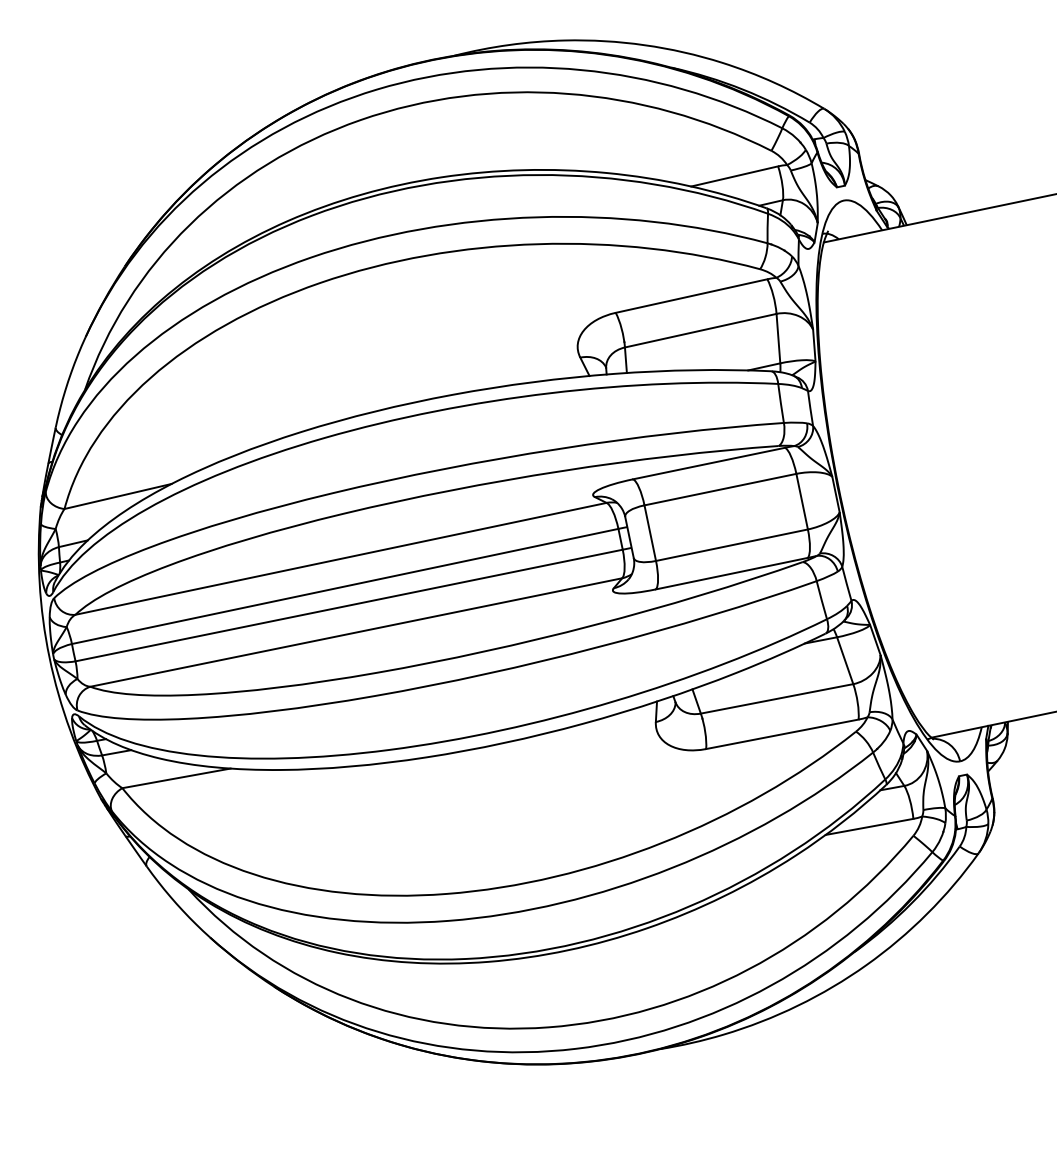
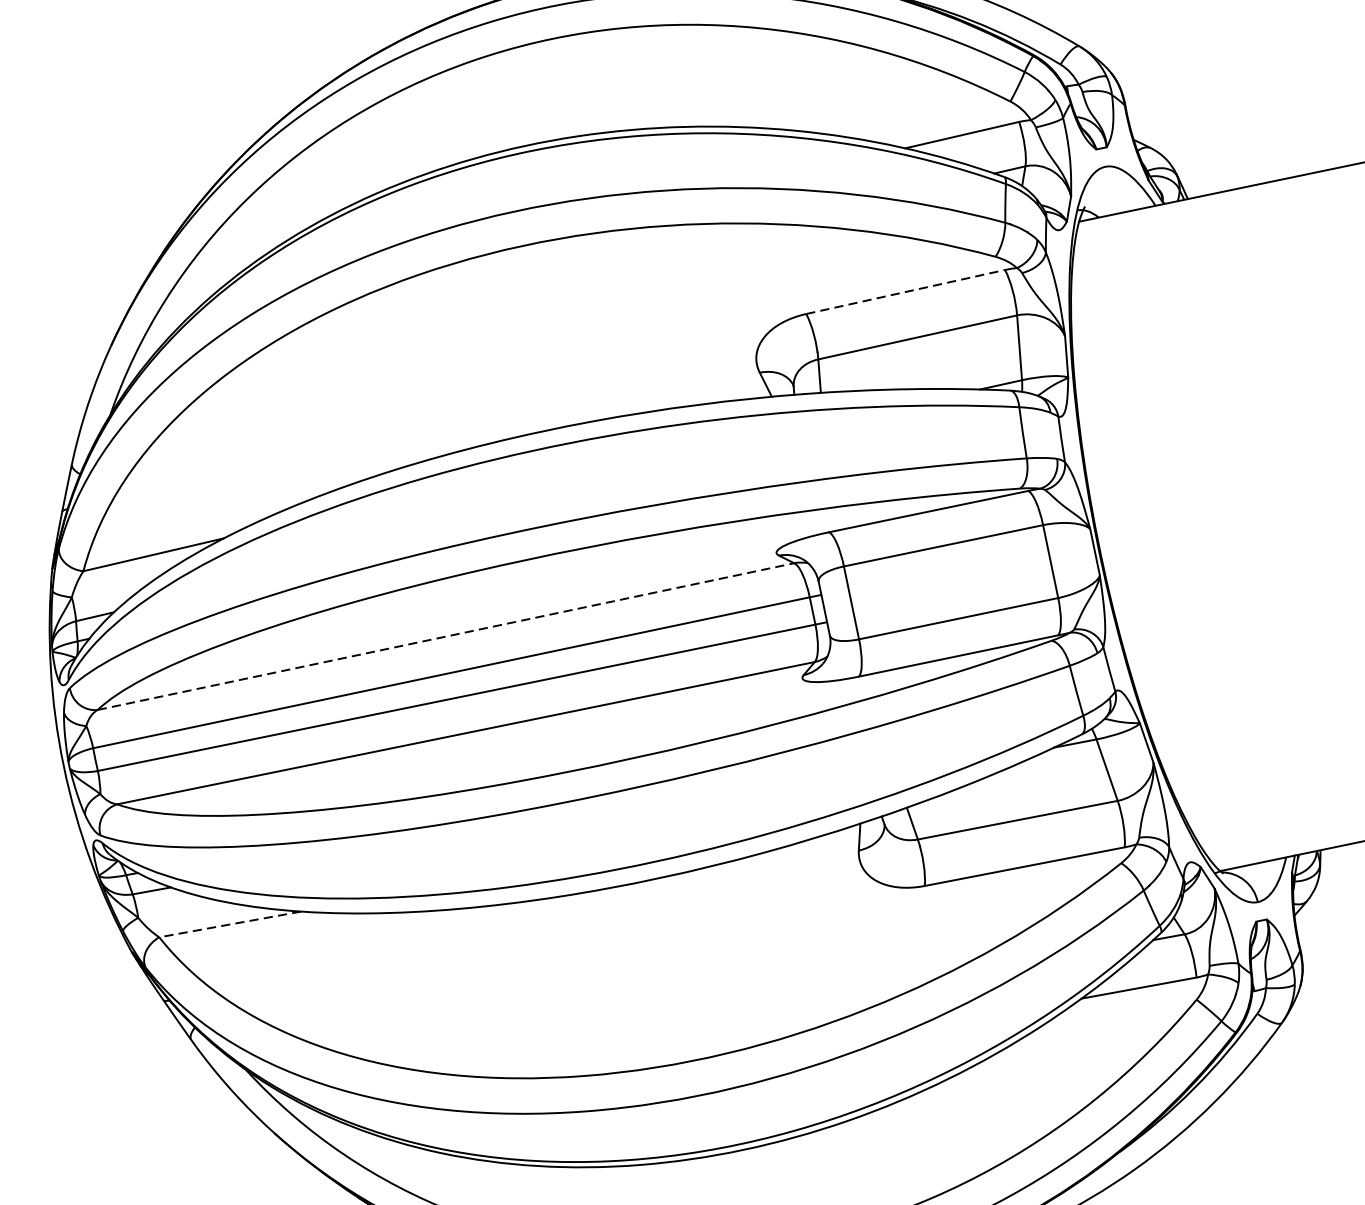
line: (691, 296) -> (905, 292), solid -> dashed
line: (341, 558) -> (446, 636), solid -> dashed
line: (176, 778) -> (230, 924), solid -> dashed

